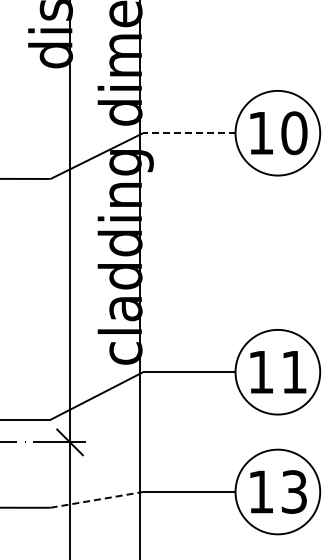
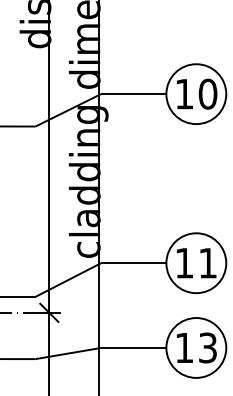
line: (188, 133) -> (133, 94), dashed -> solid
line: (96, 499) -> (68, 353), dashed -> solid

